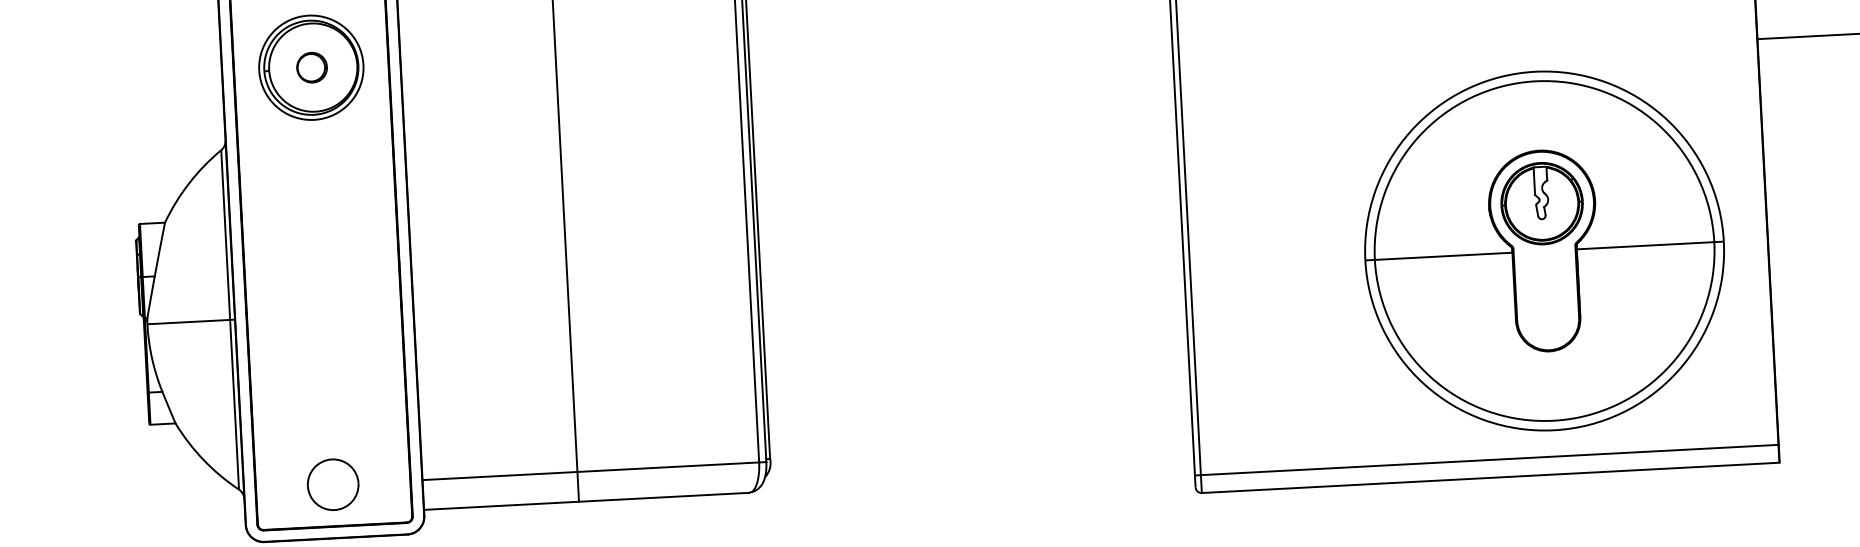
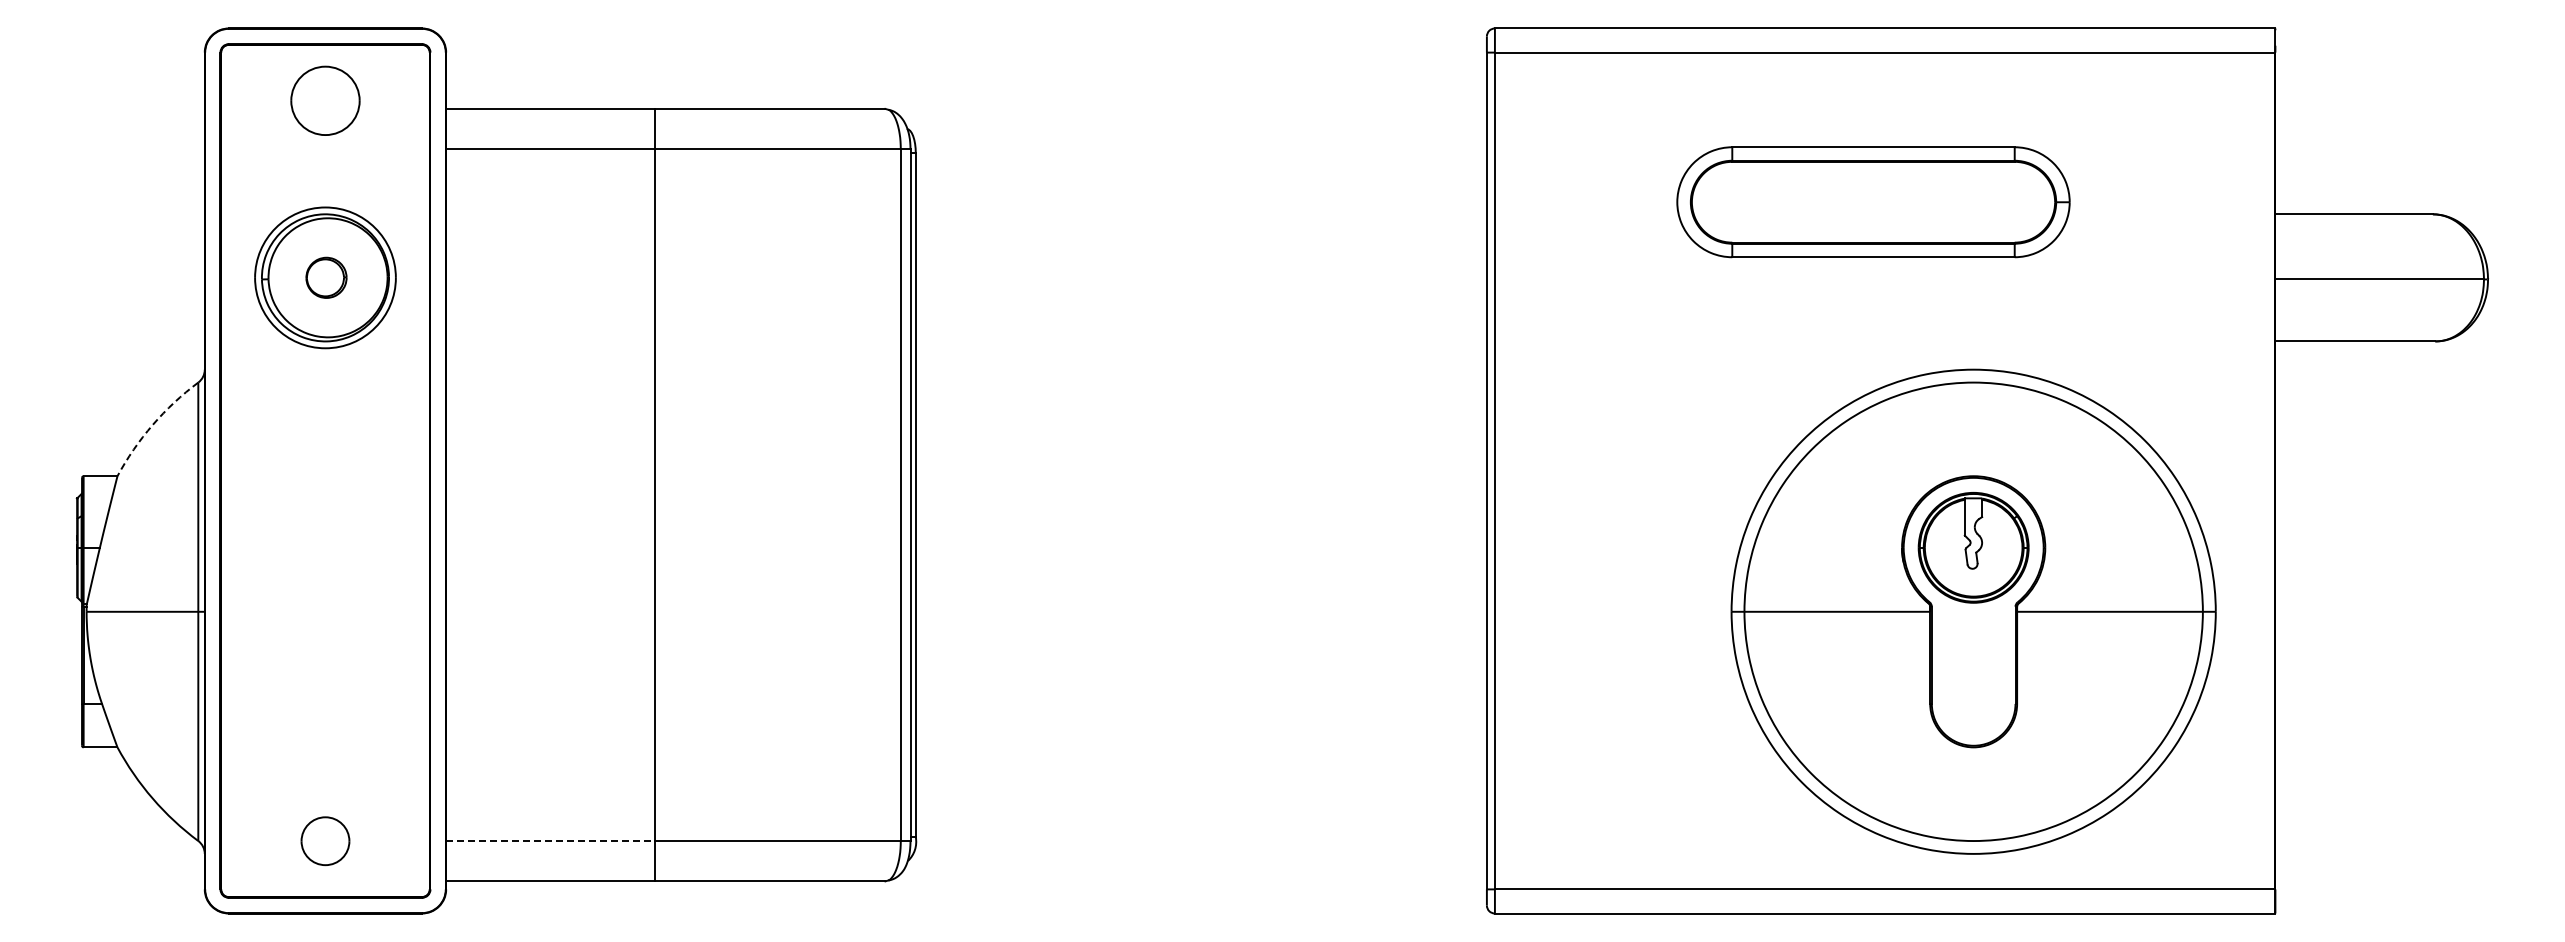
arc: (188, 183) -> (152, 424), solid -> dashed
line: (499, 476) -> (550, 841), solid -> dashed
part: (333, 485) -> (325, 841), size x0.7

